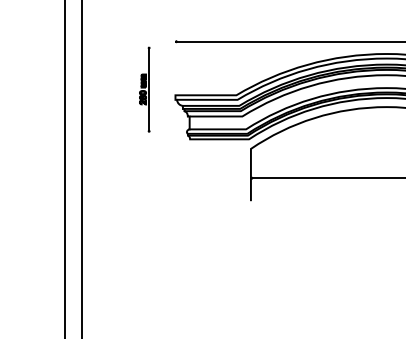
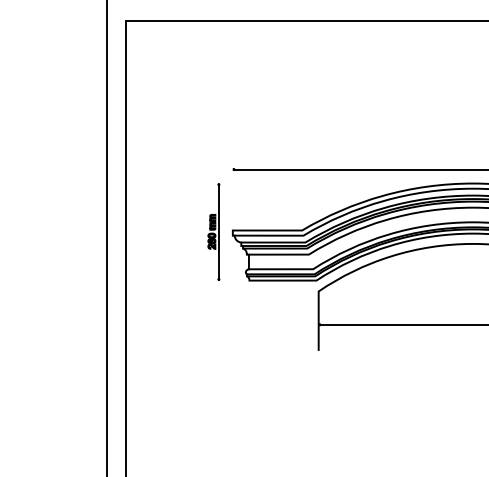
part: (144, 89) -> (213, 231), moved

